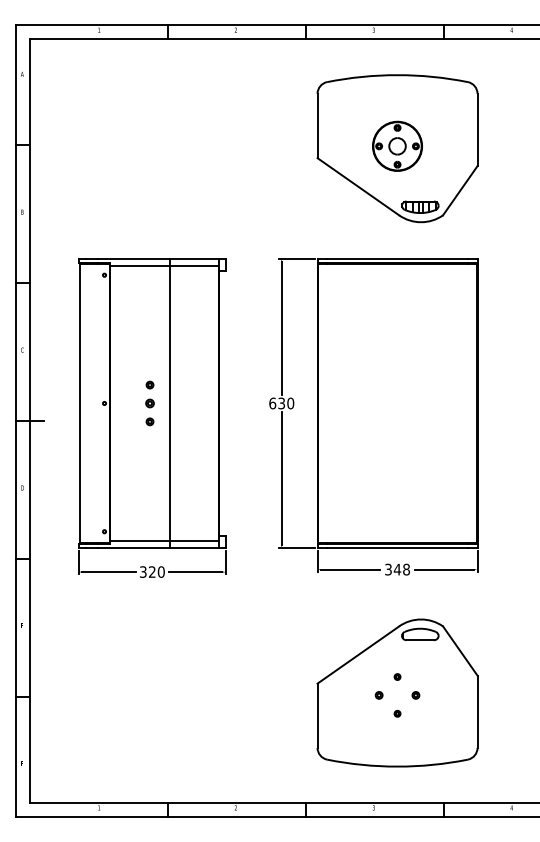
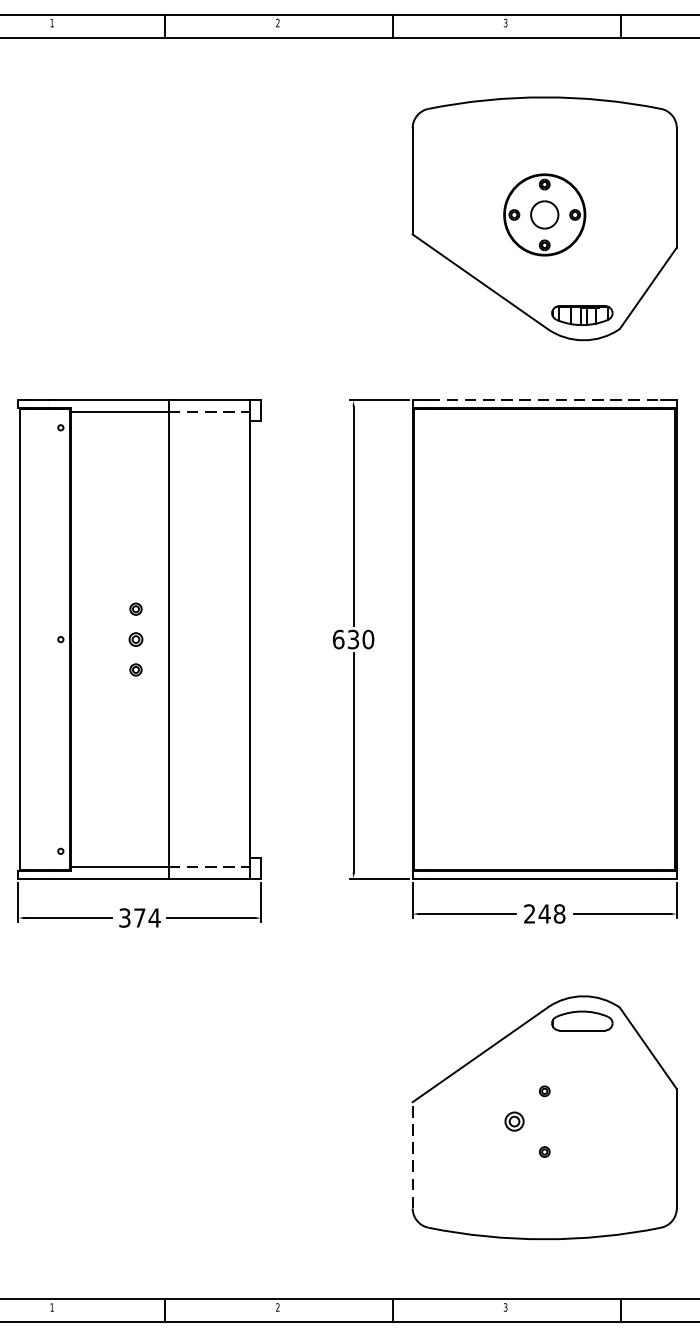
line: (398, 258) -> (546, 400), solid -> dashed
line: (194, 265) -> (209, 411), solid -> dashed
line: (194, 541) -> (209, 867), solid -> dashed
text: (388, 569) -> (529, 913), 348 -> 248
text: (157, 571) -> (148, 917), 320 -> 374
part: (378, 695) -> (513, 1121), size x1.6
part: (415, 695) -> (574, 1121), removed
line: (317, 715) -> (412, 1154), solid -> dashed

